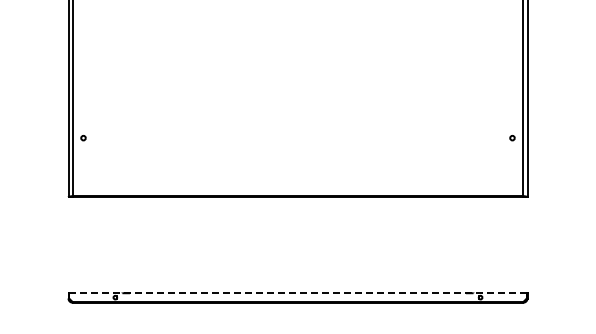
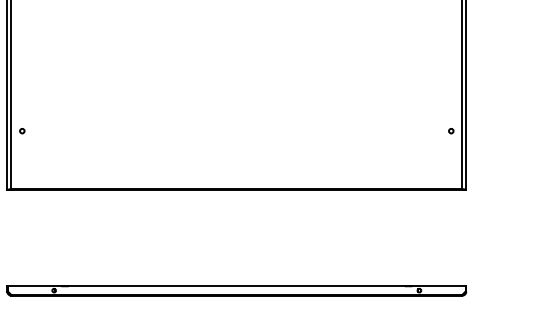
line: (298, 293) -> (237, 286), dashed -> solid

